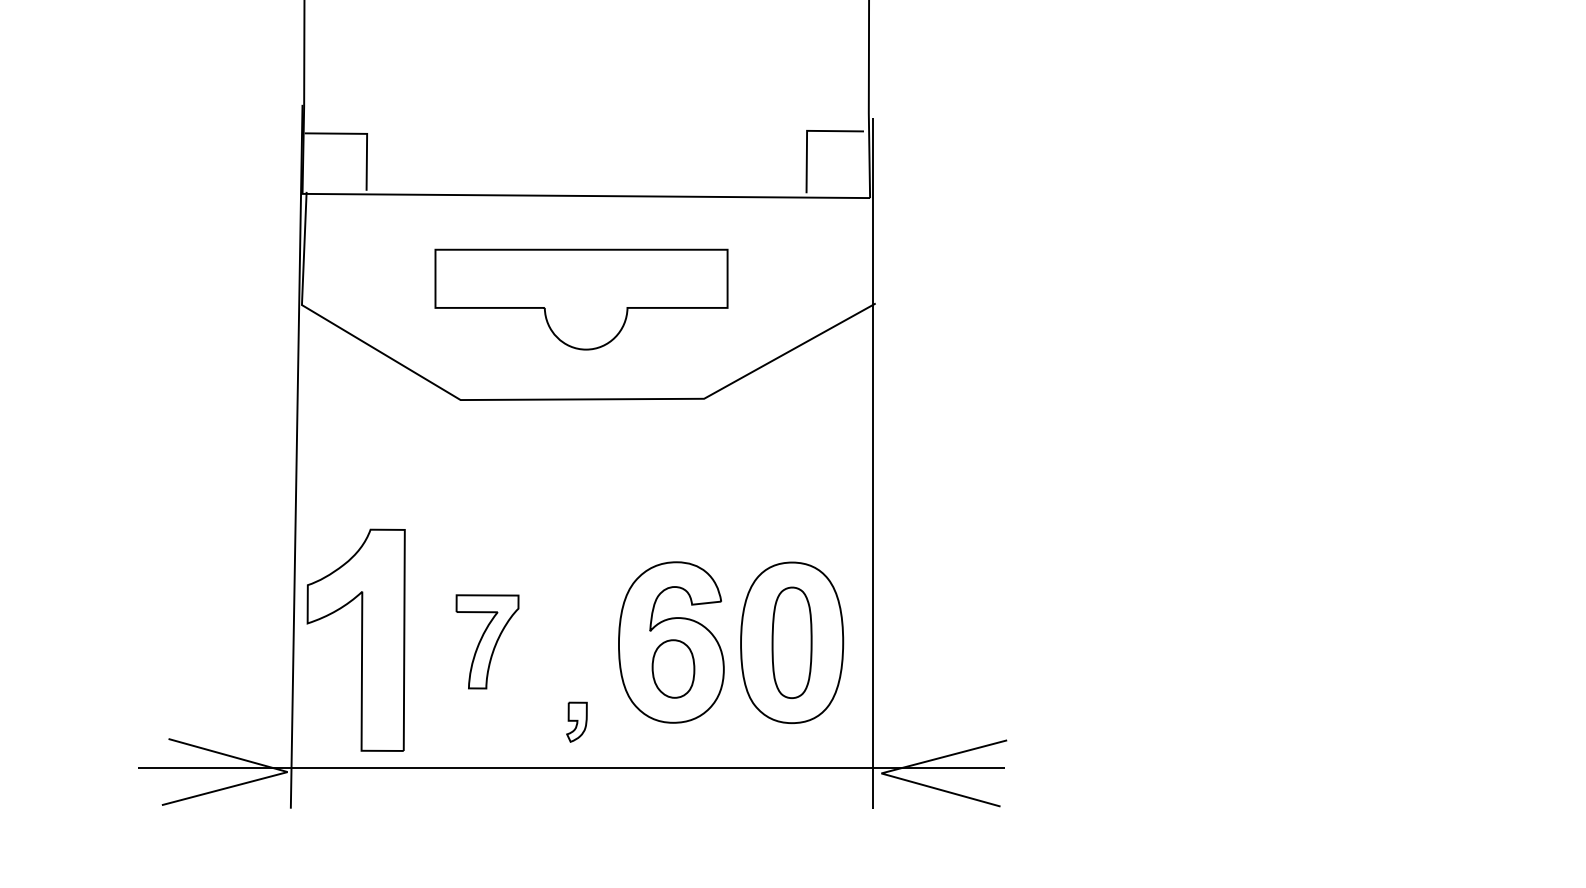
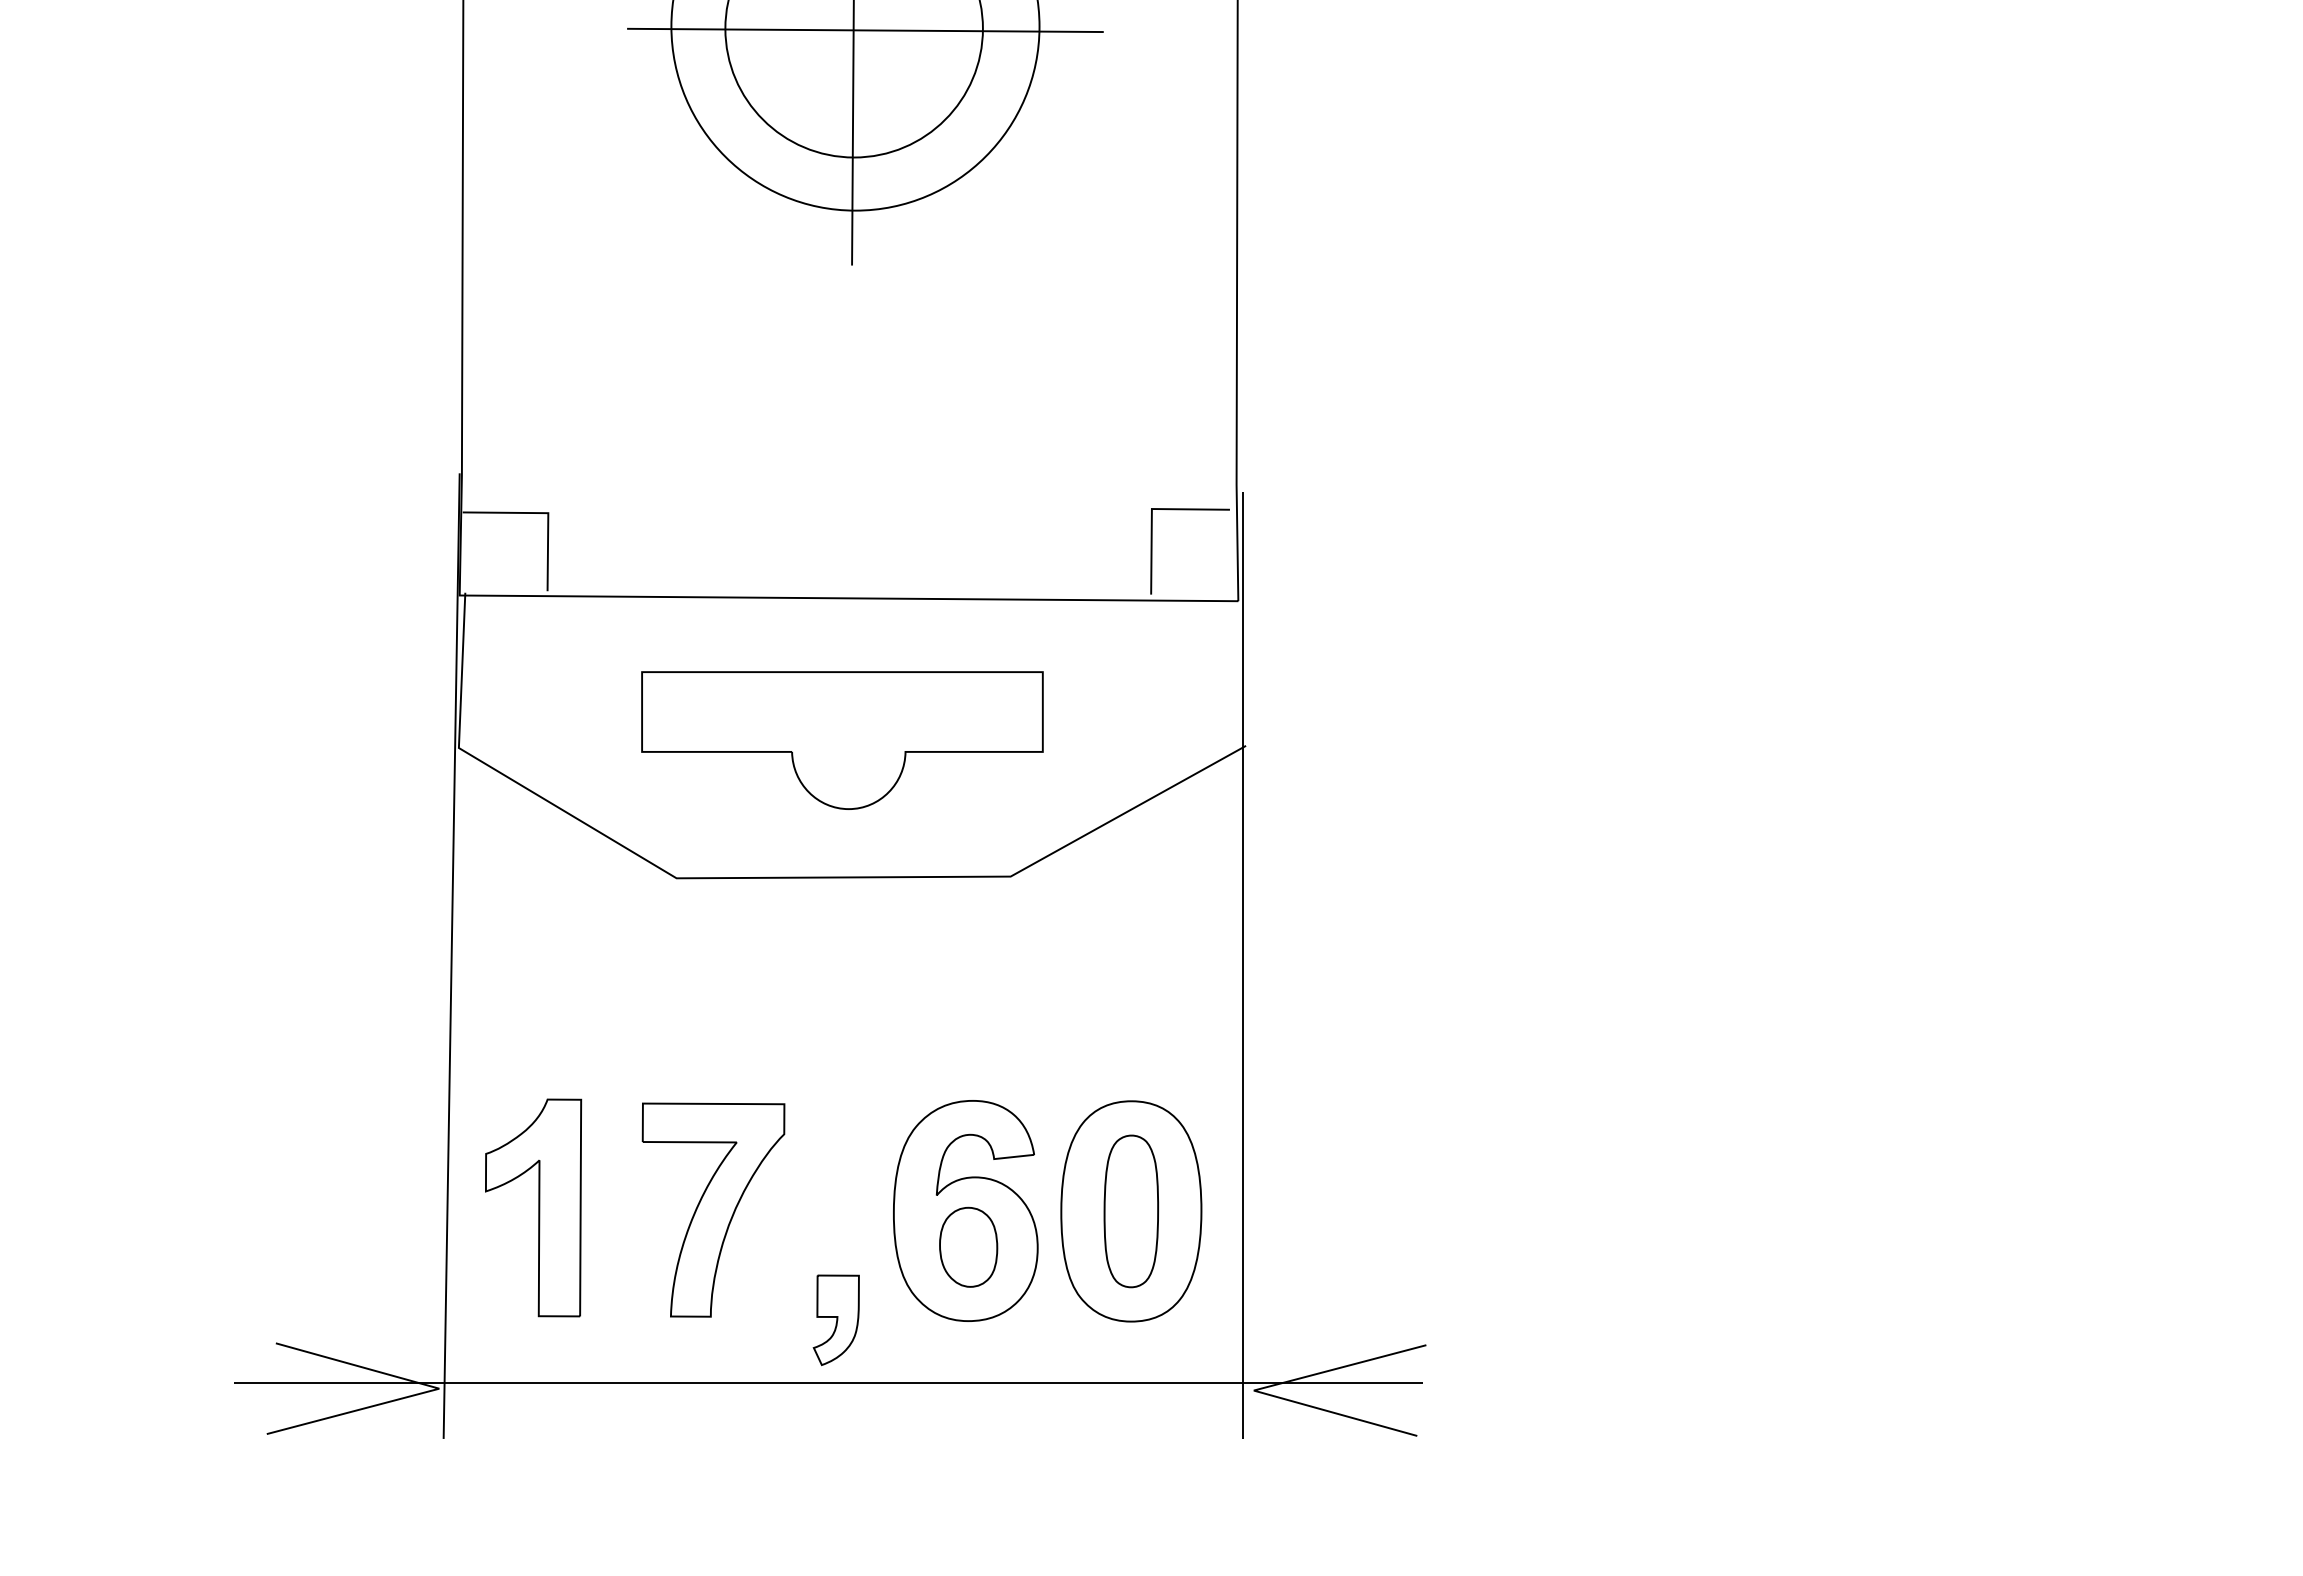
part: (356, 639) -> (533, 1207), size x0.71
part: (487, 641) -> (713, 1209), size x1.67
part: (576, 722) -> (835, 1320), size x1.67

